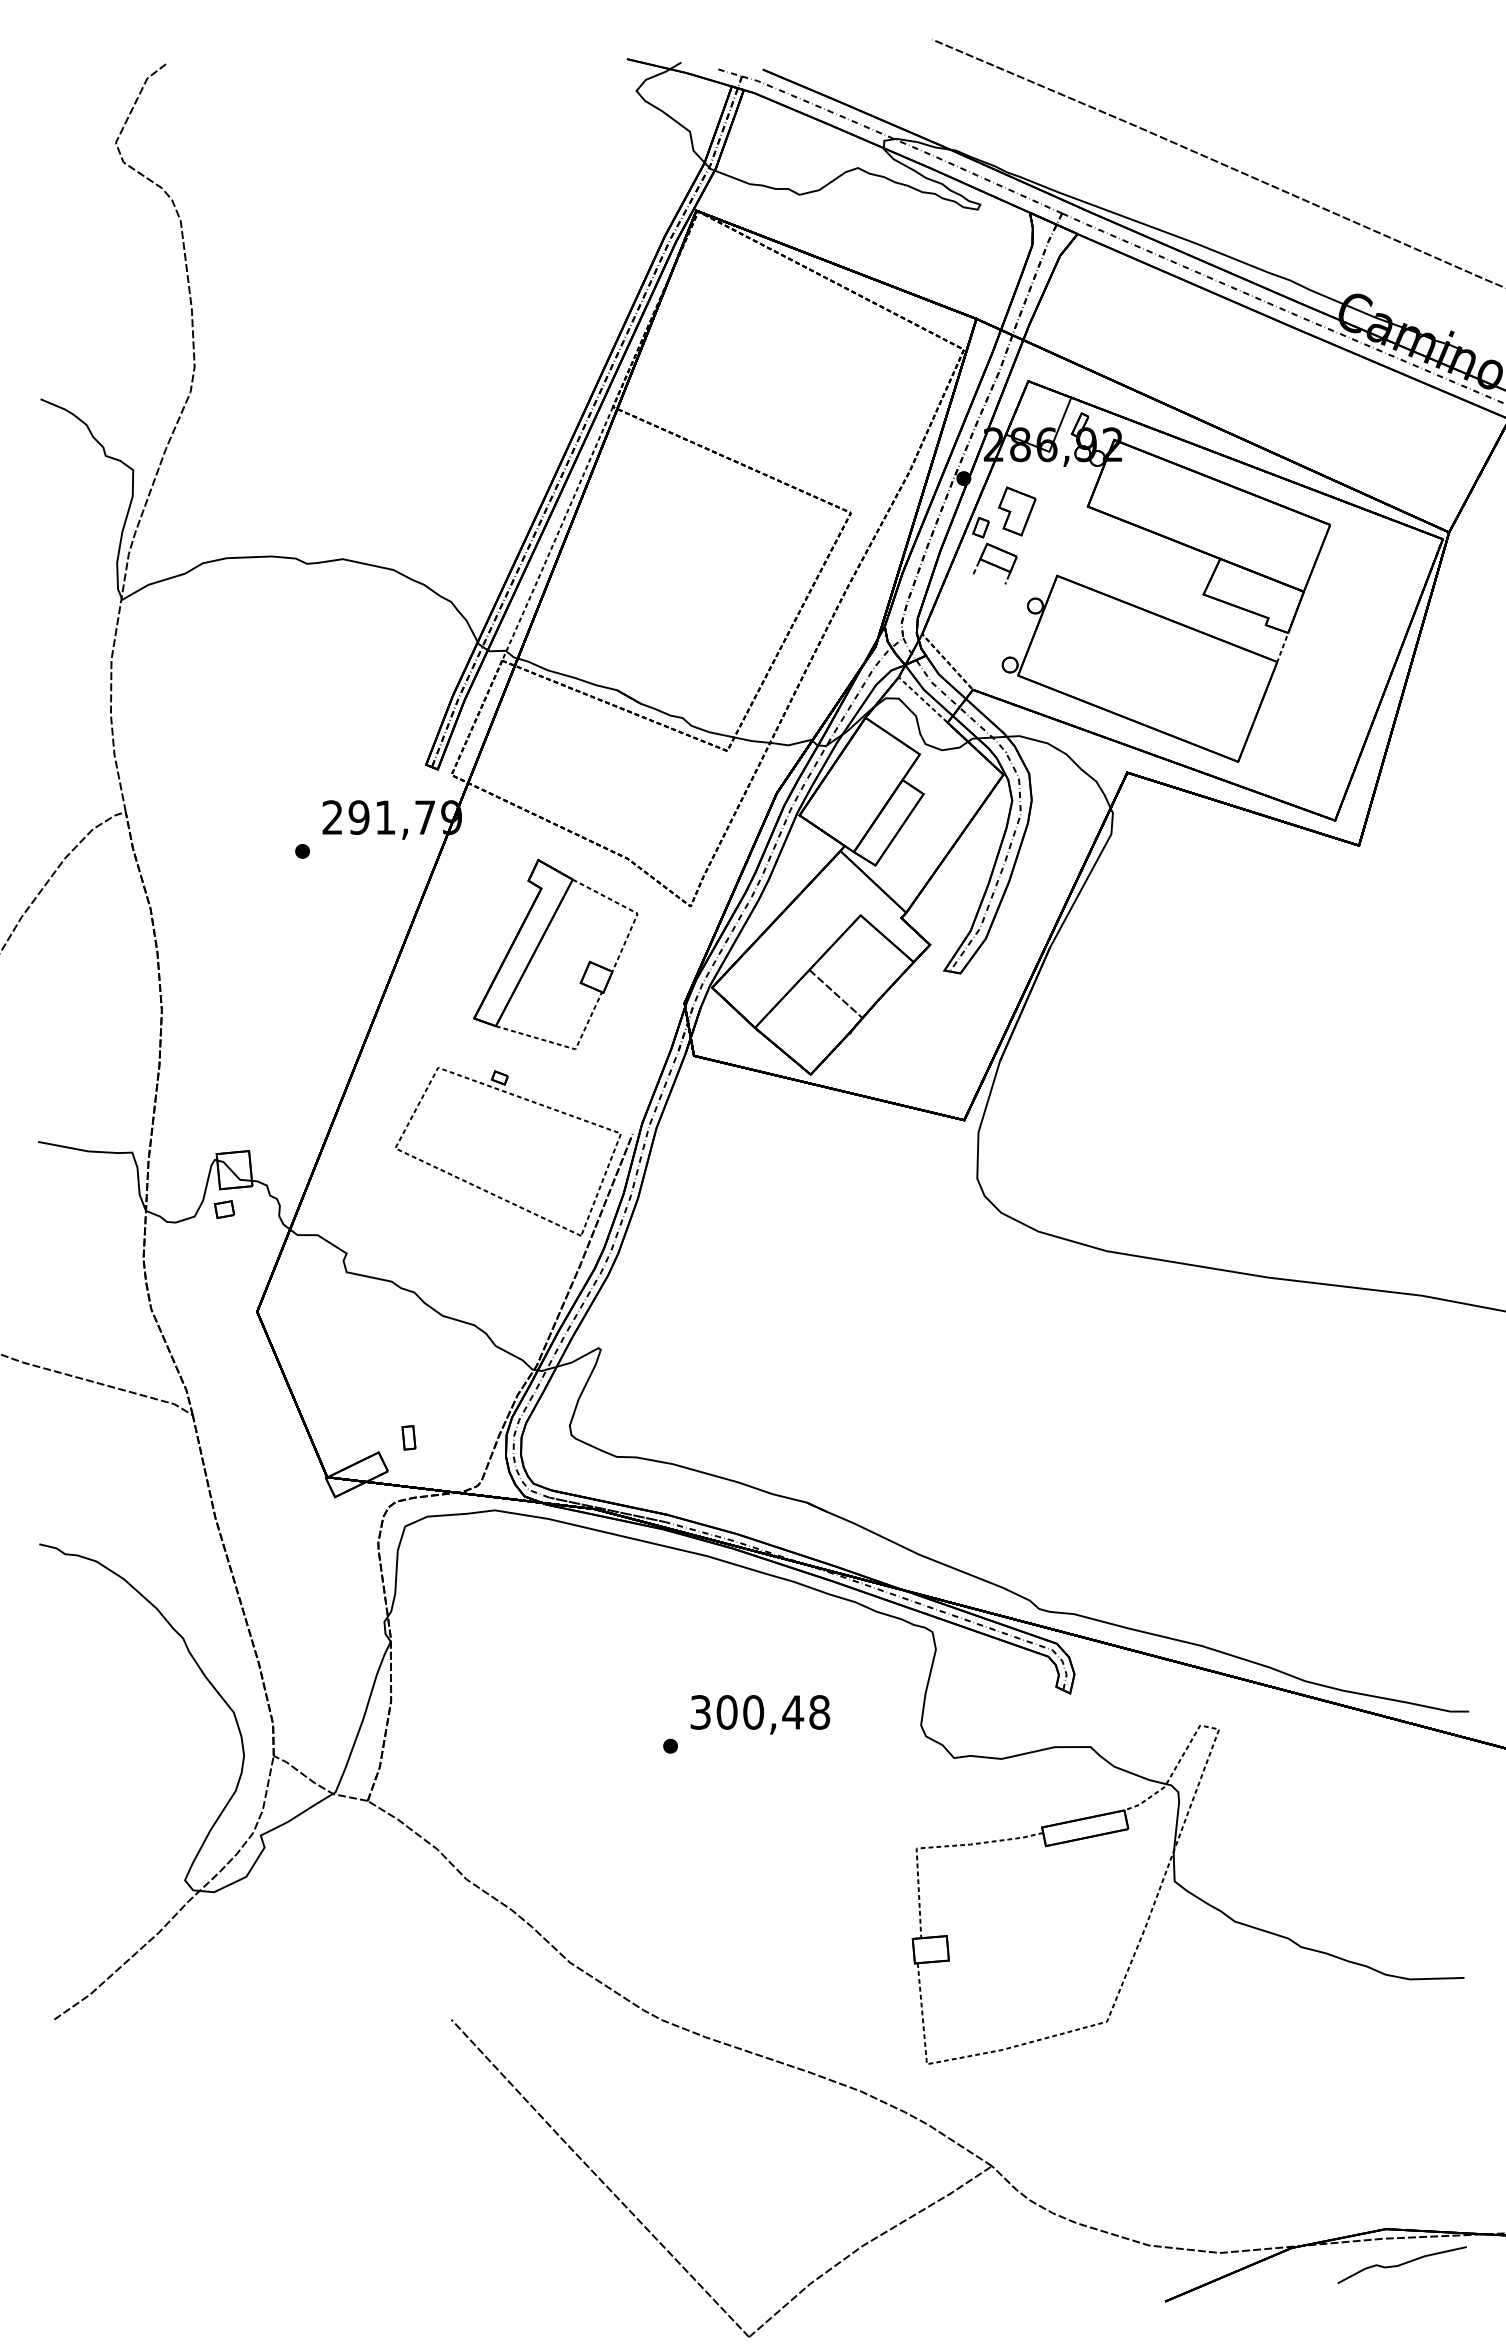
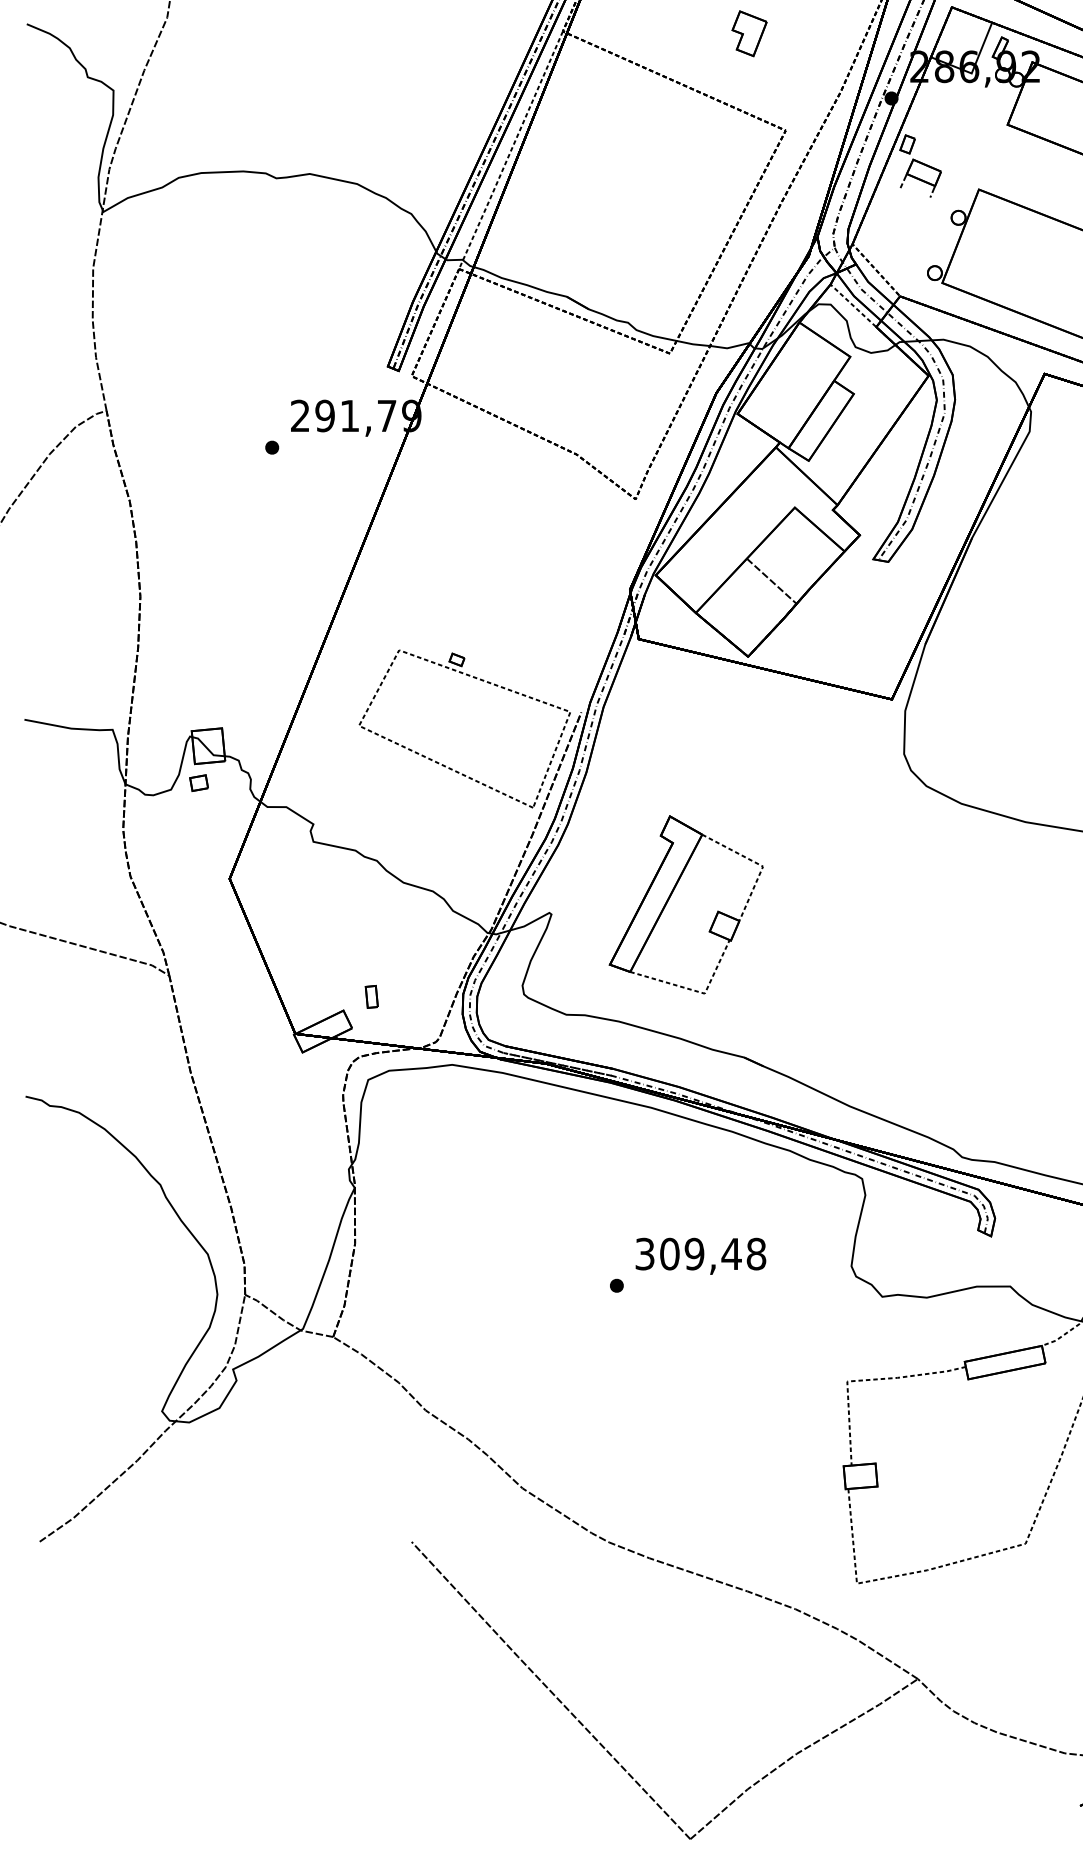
part: (1017, 511) -> (749, 33), moved
part: (539, 945) -> (671, 896), moved
text: (753, 1712) -> (694, 1254), 300,48 -> 309,48

